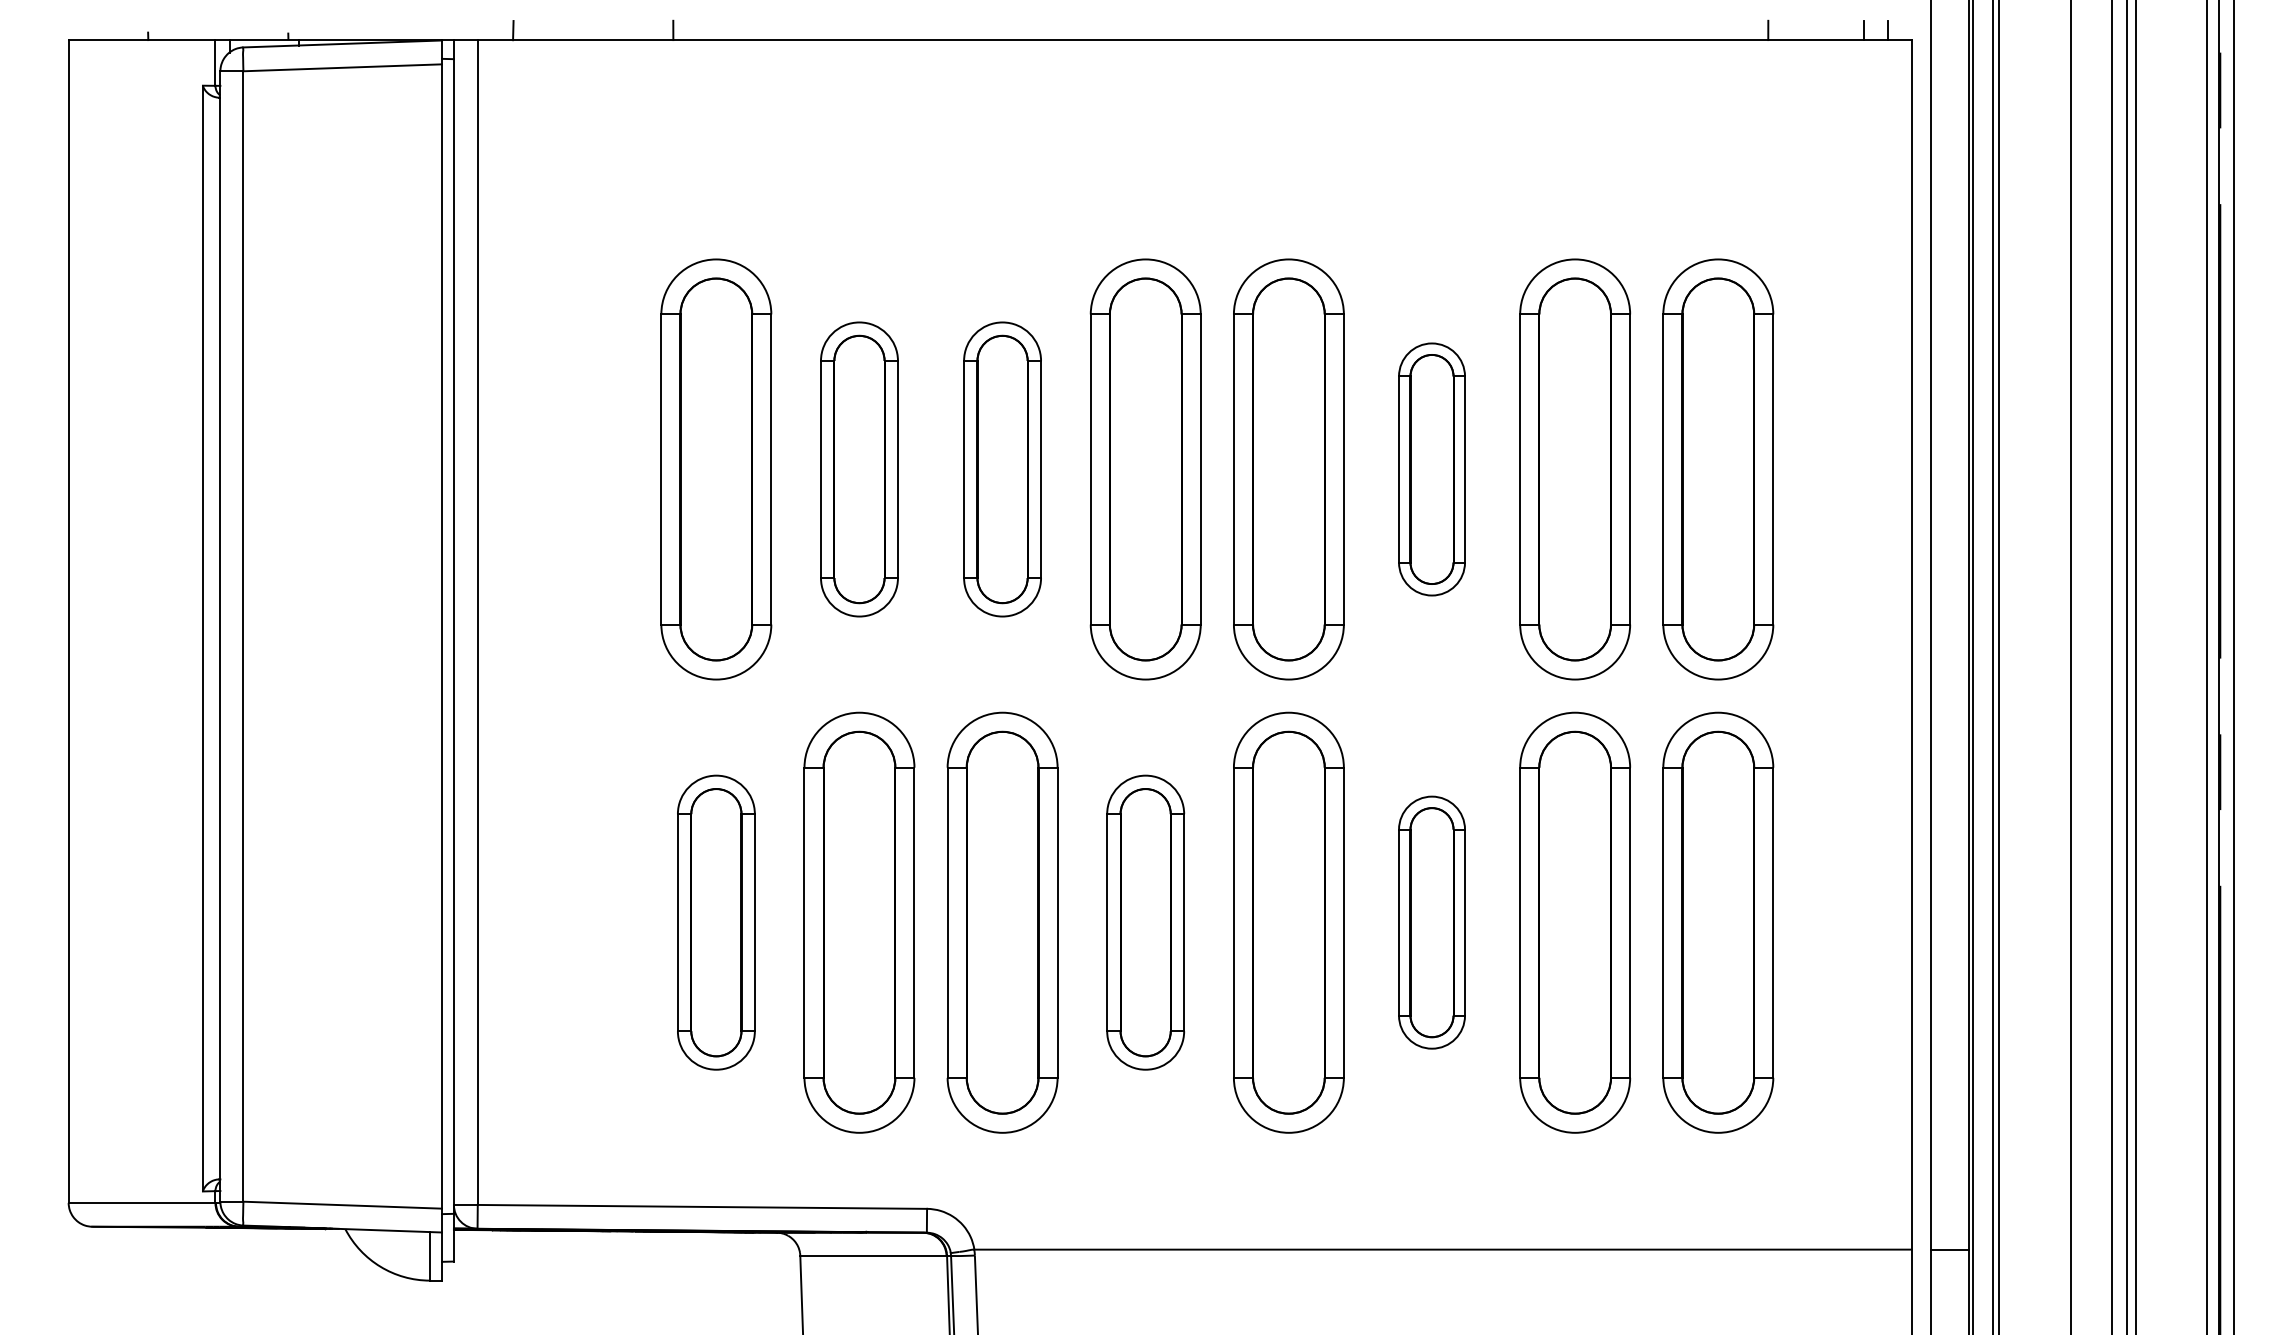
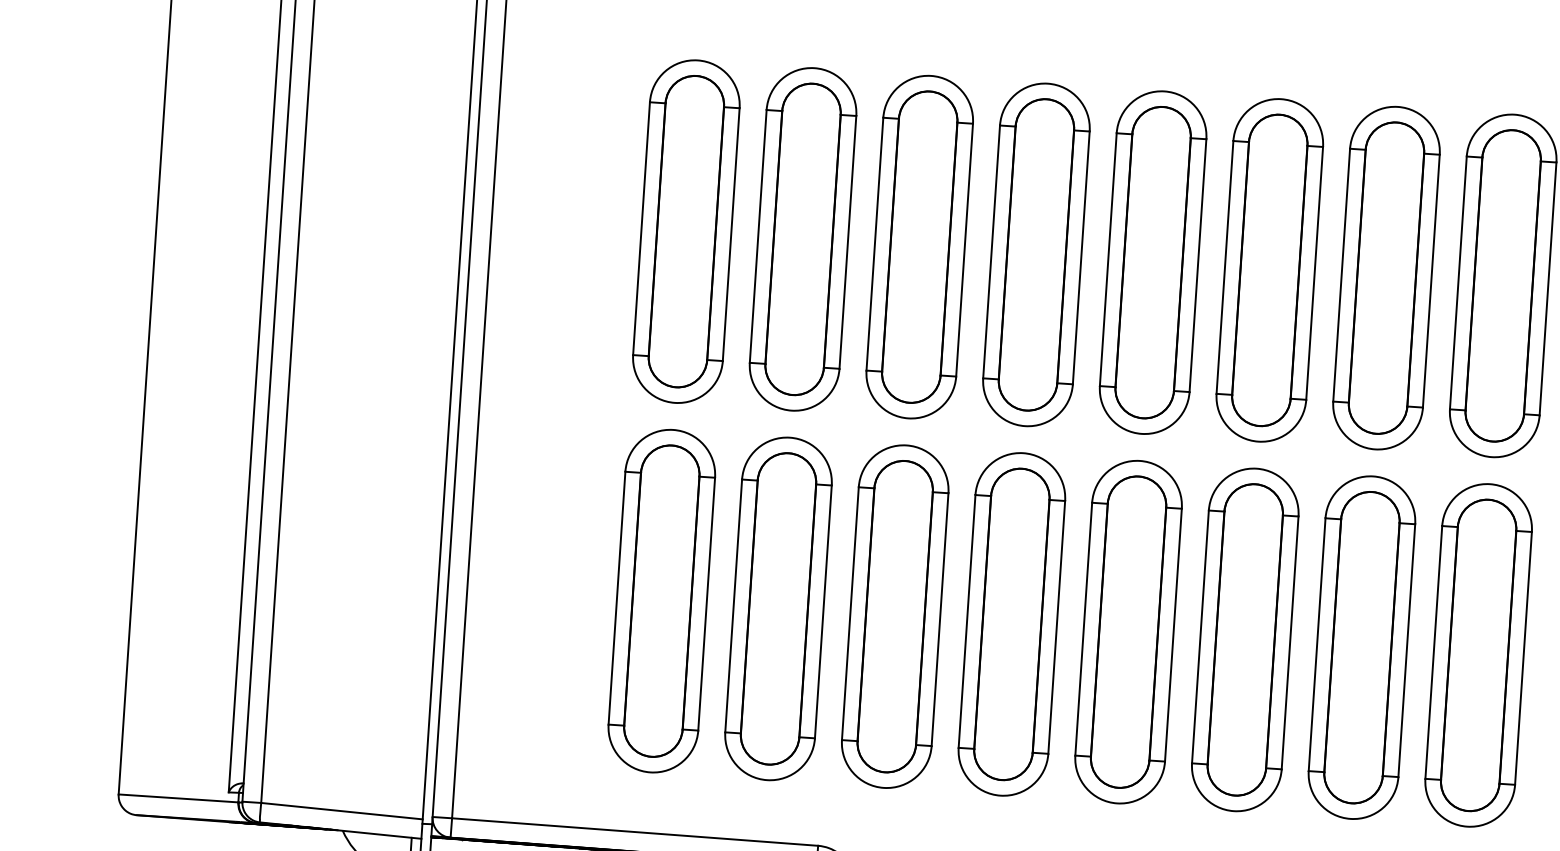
part: (859, 469) -> (803, 239), size x1.43
part: (1002, 469) -> (919, 247), size x1.43
part: (1431, 469) -> (1269, 270), size x1.67
part: (716, 922) -> (661, 600), size x1.43
part: (1145, 922) -> (1011, 624), size x1.43
part: (1431, 922) -> (1244, 639), size x1.67

